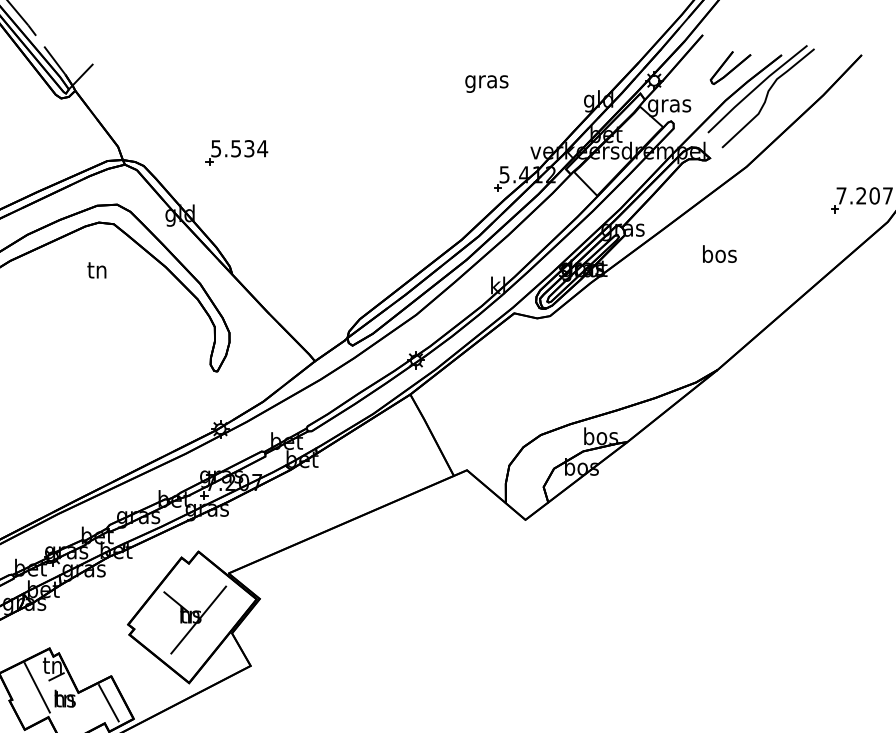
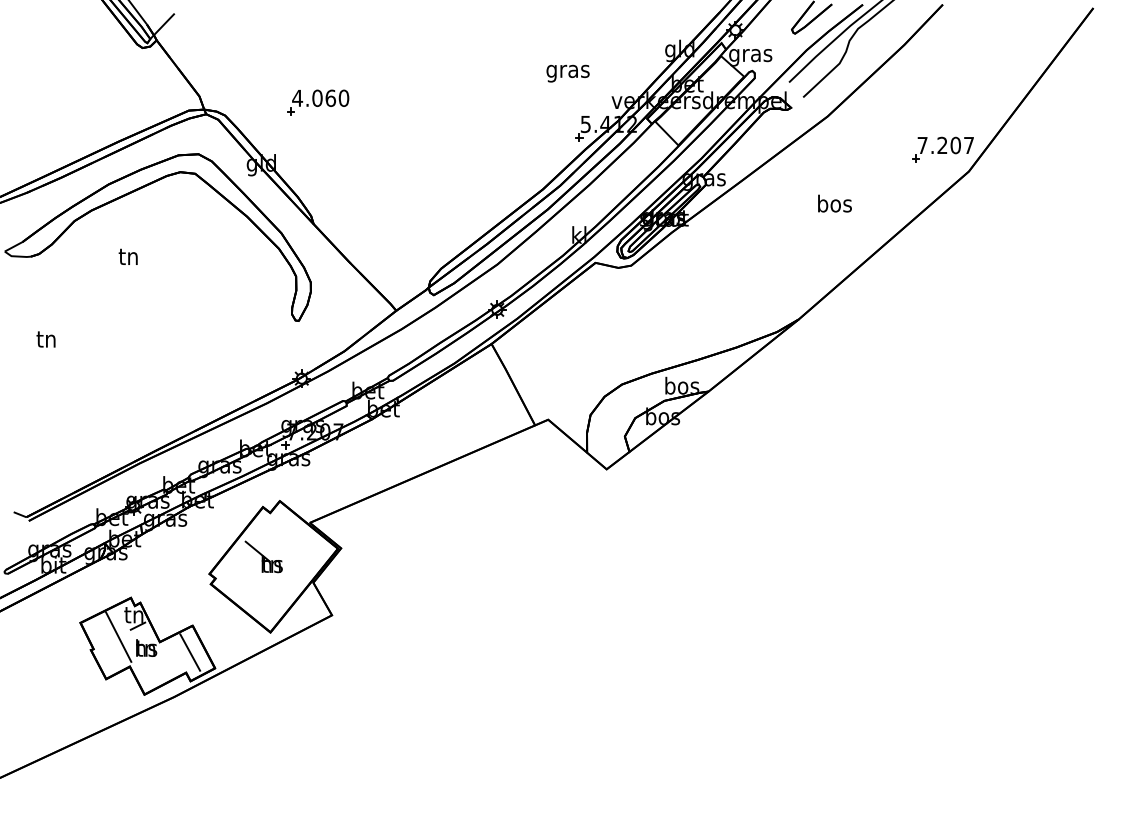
text: (486, 83) -> (567, 73), moved
text: (239, 148) -> (320, 98), 5.534 -> 4.060
text: (719, 253) -> (834, 203), moved
text: (96, 269) -> (127, 256), moved
line: (198, 620) -> (279, 569), removed

